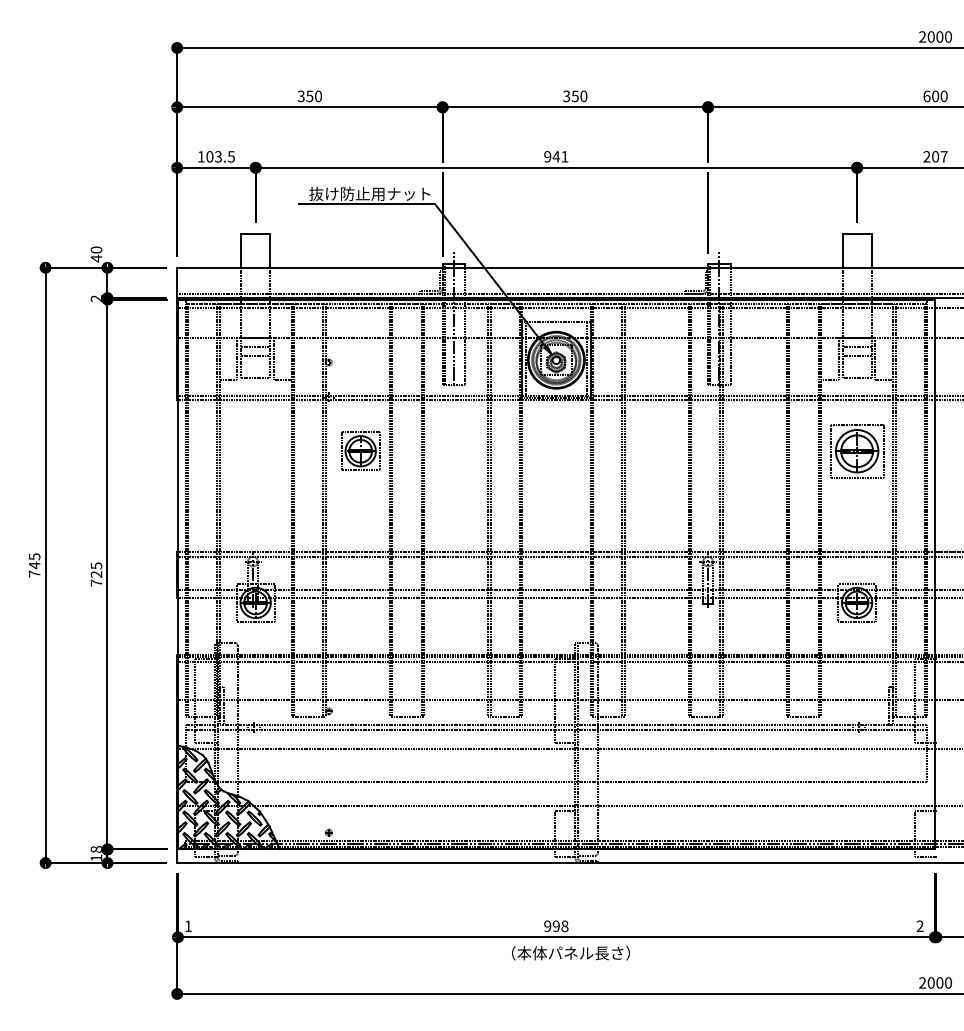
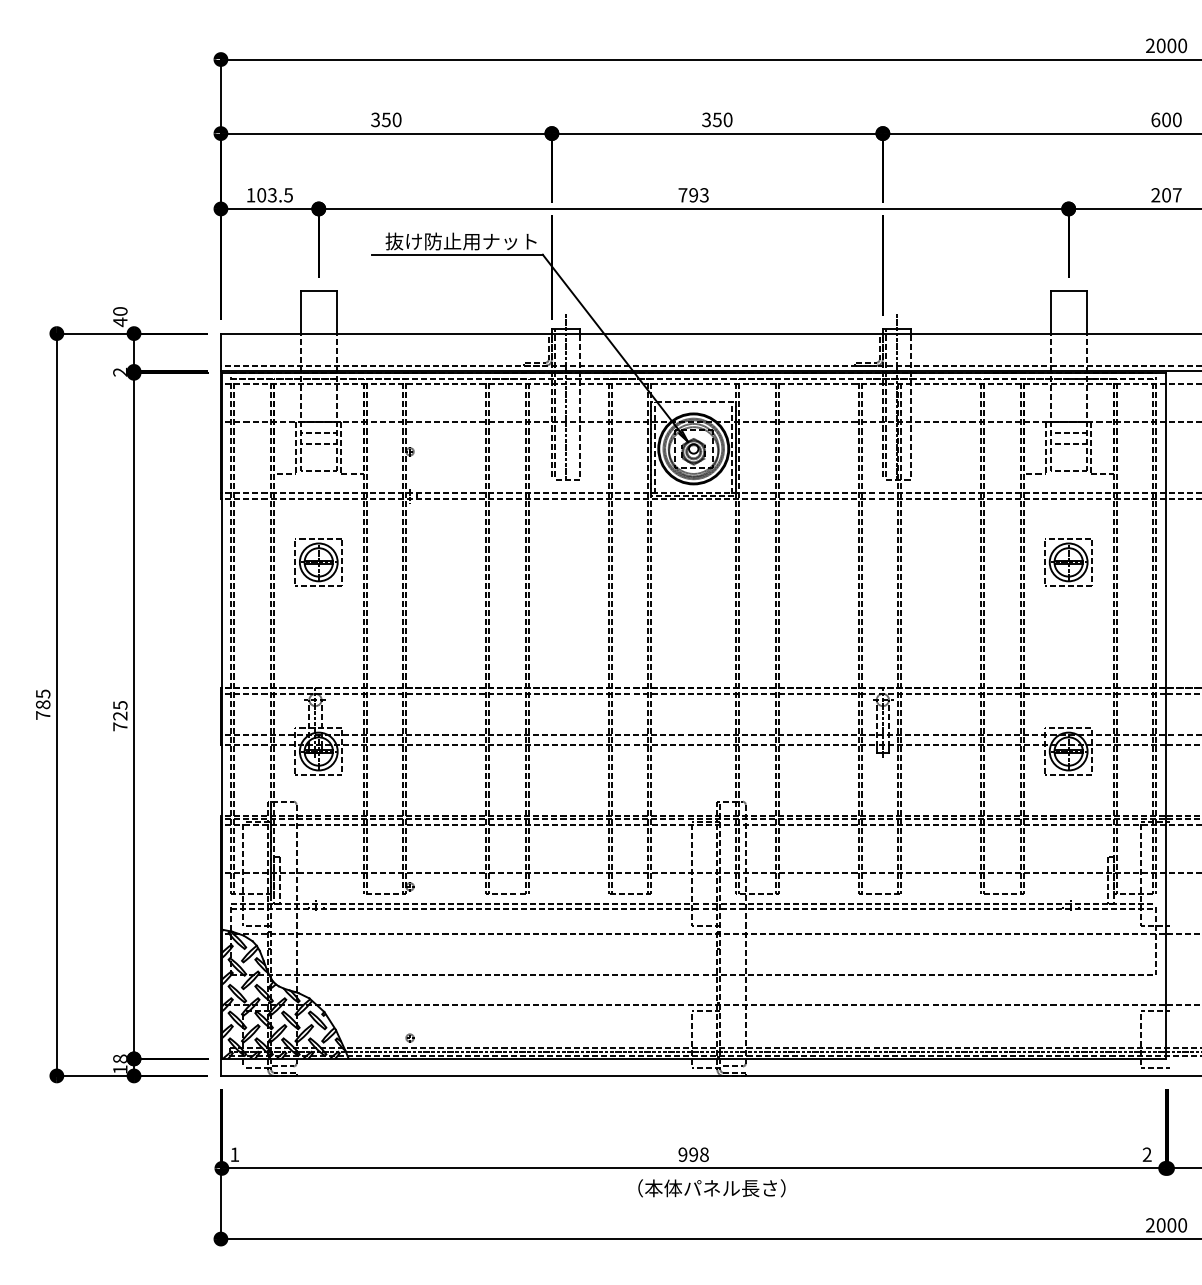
text: (556, 157) -> (693, 195), 941 -> 793
part: (360, 451) -> (318, 562), moved
part: (856, 451) -> (1068, 562), size x0.71
text: (34, 565) -> (43, 704), 745 -> 785

